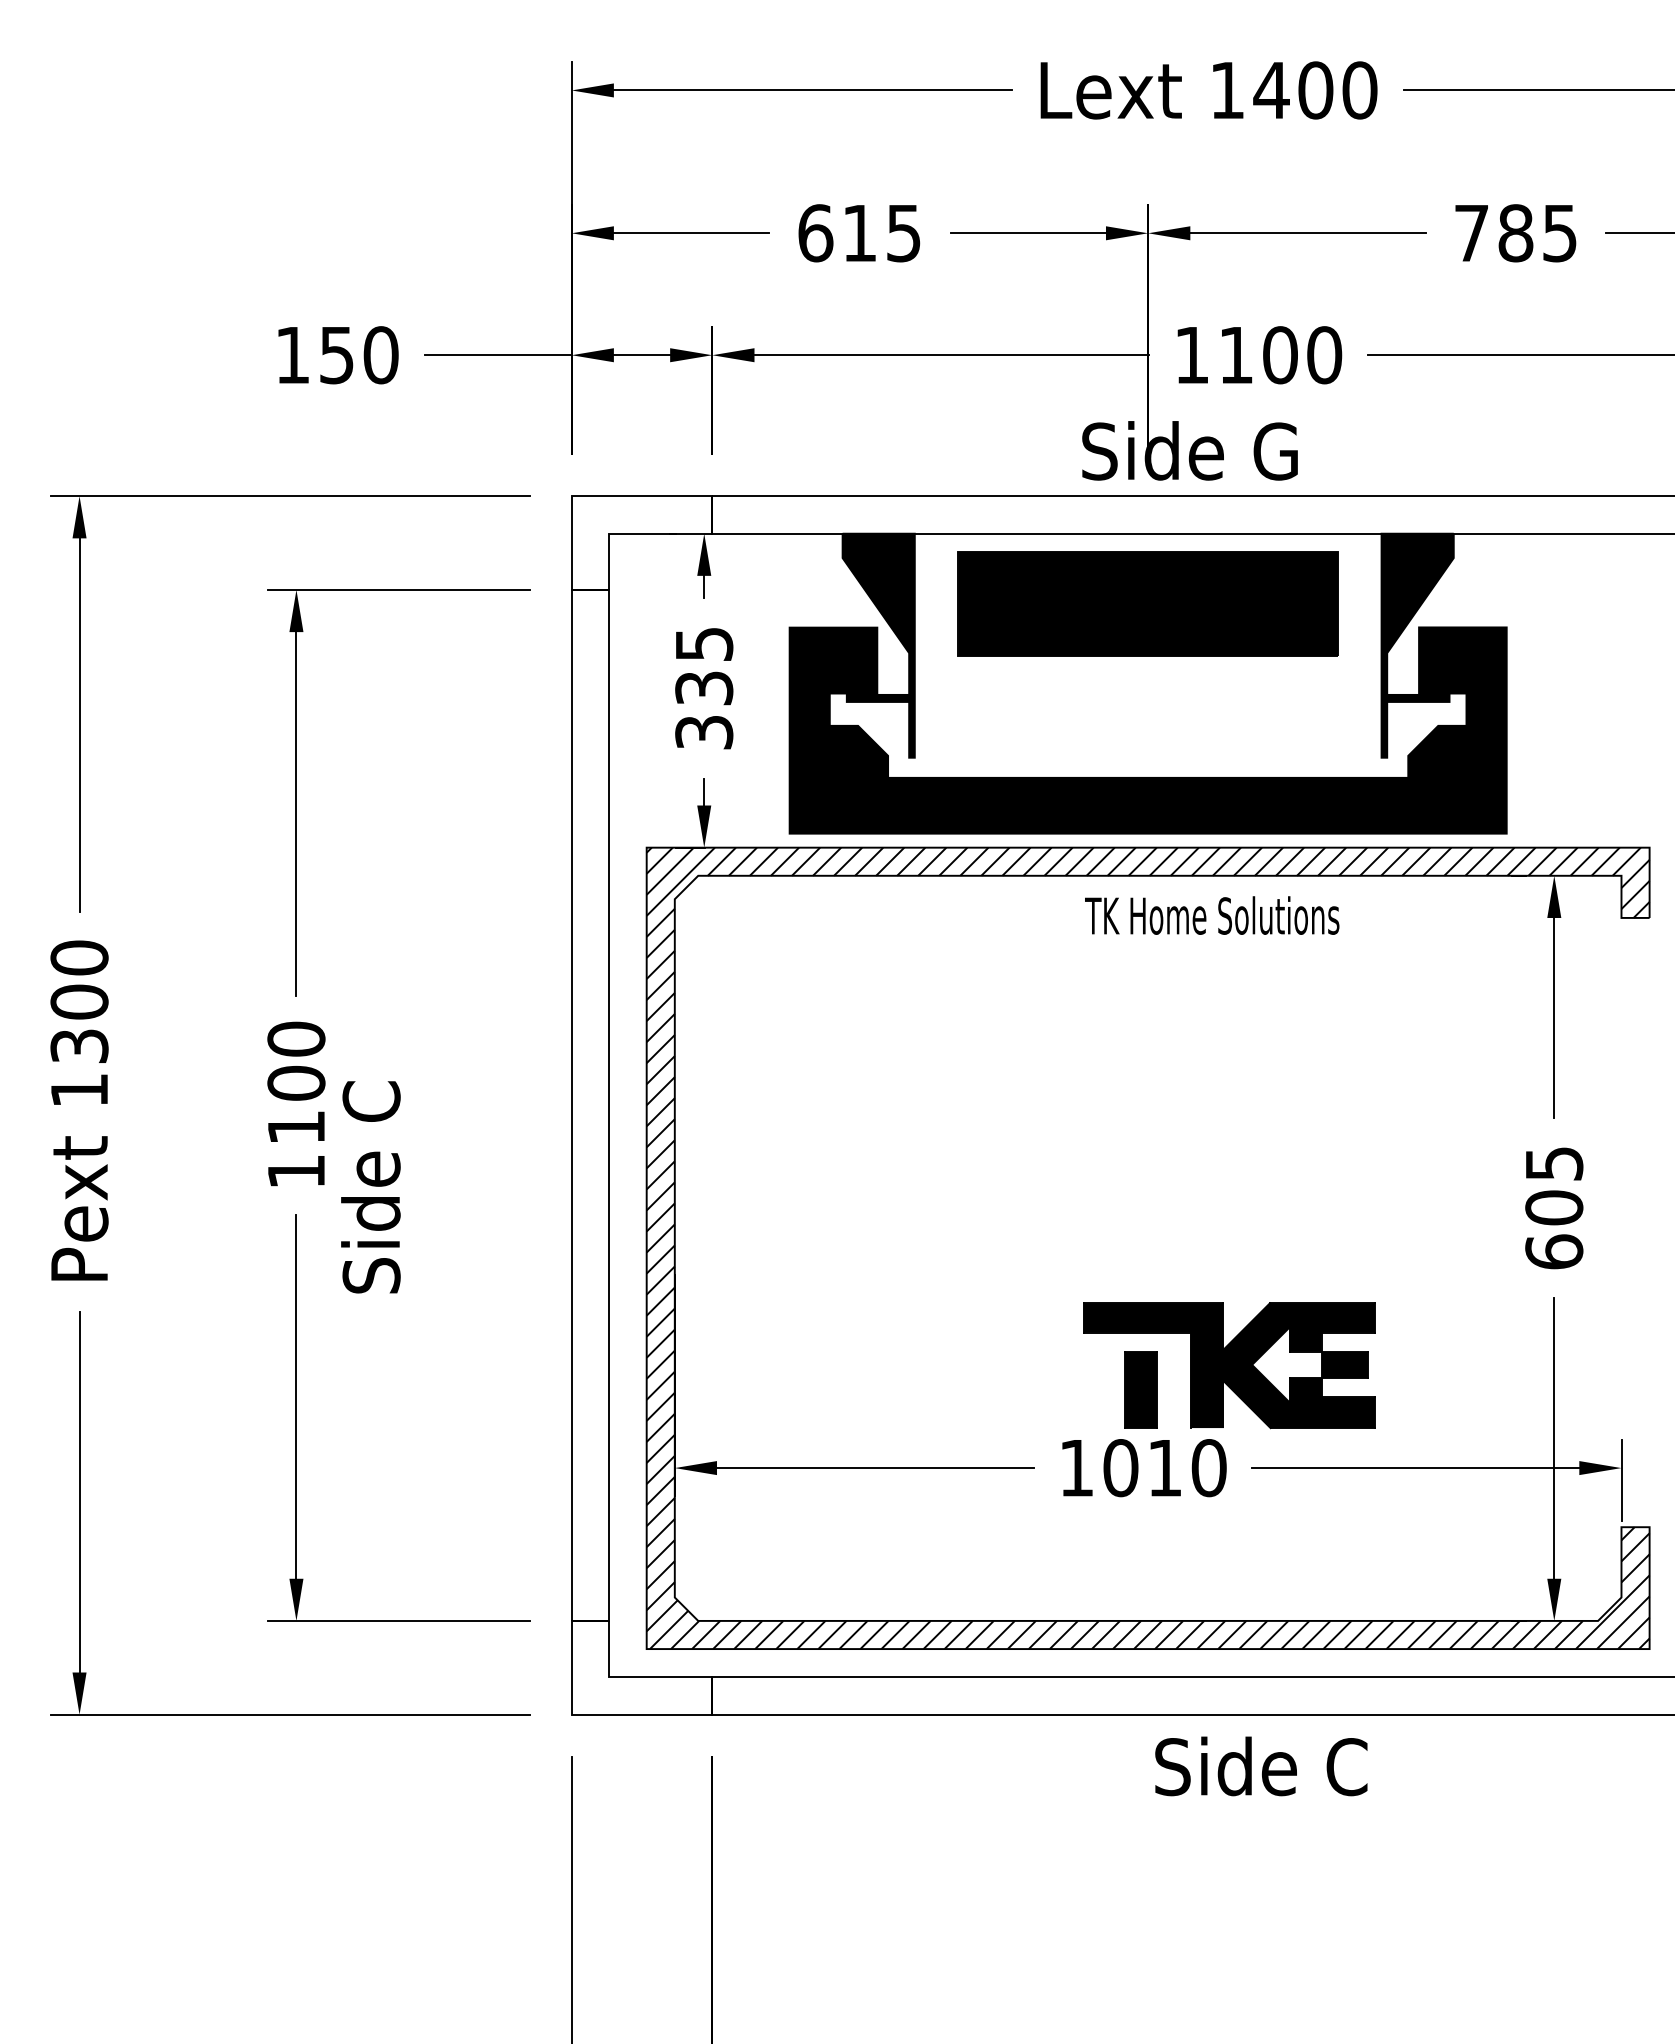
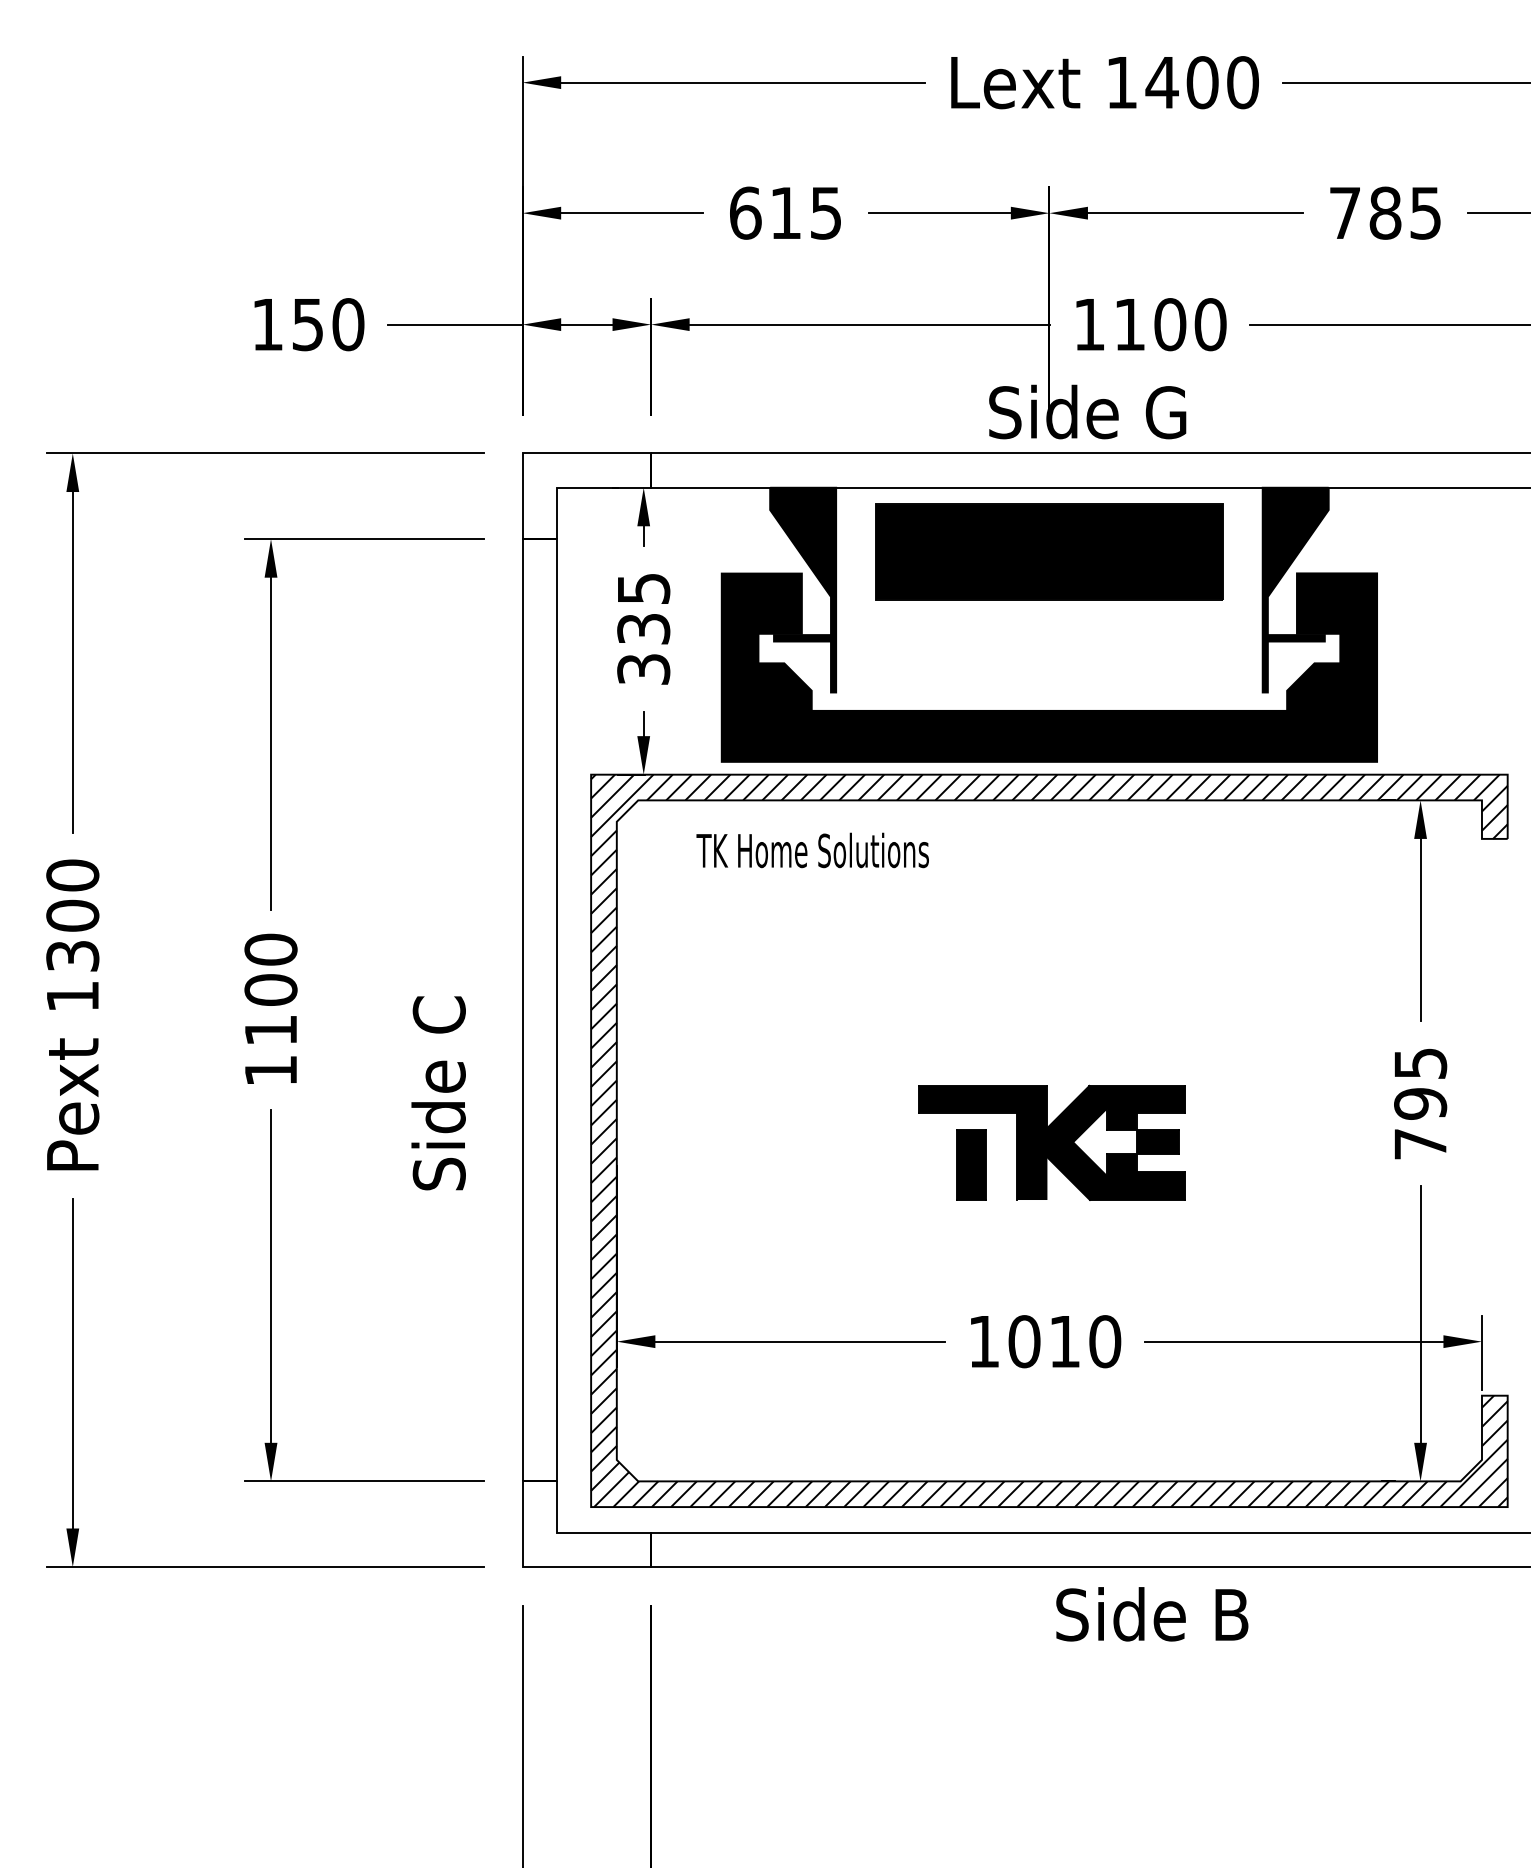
text: (1212, 915) -> (813, 850), moved
text: (370, 1187) -> (438, 1093), moved
text: (1554, 1229) -> (1420, 1123), 605 -> 795
part: (1229, 1365) -> (1052, 1142), moved
text: (1261, 1766) -> (1152, 1614), Side C -> Side B

